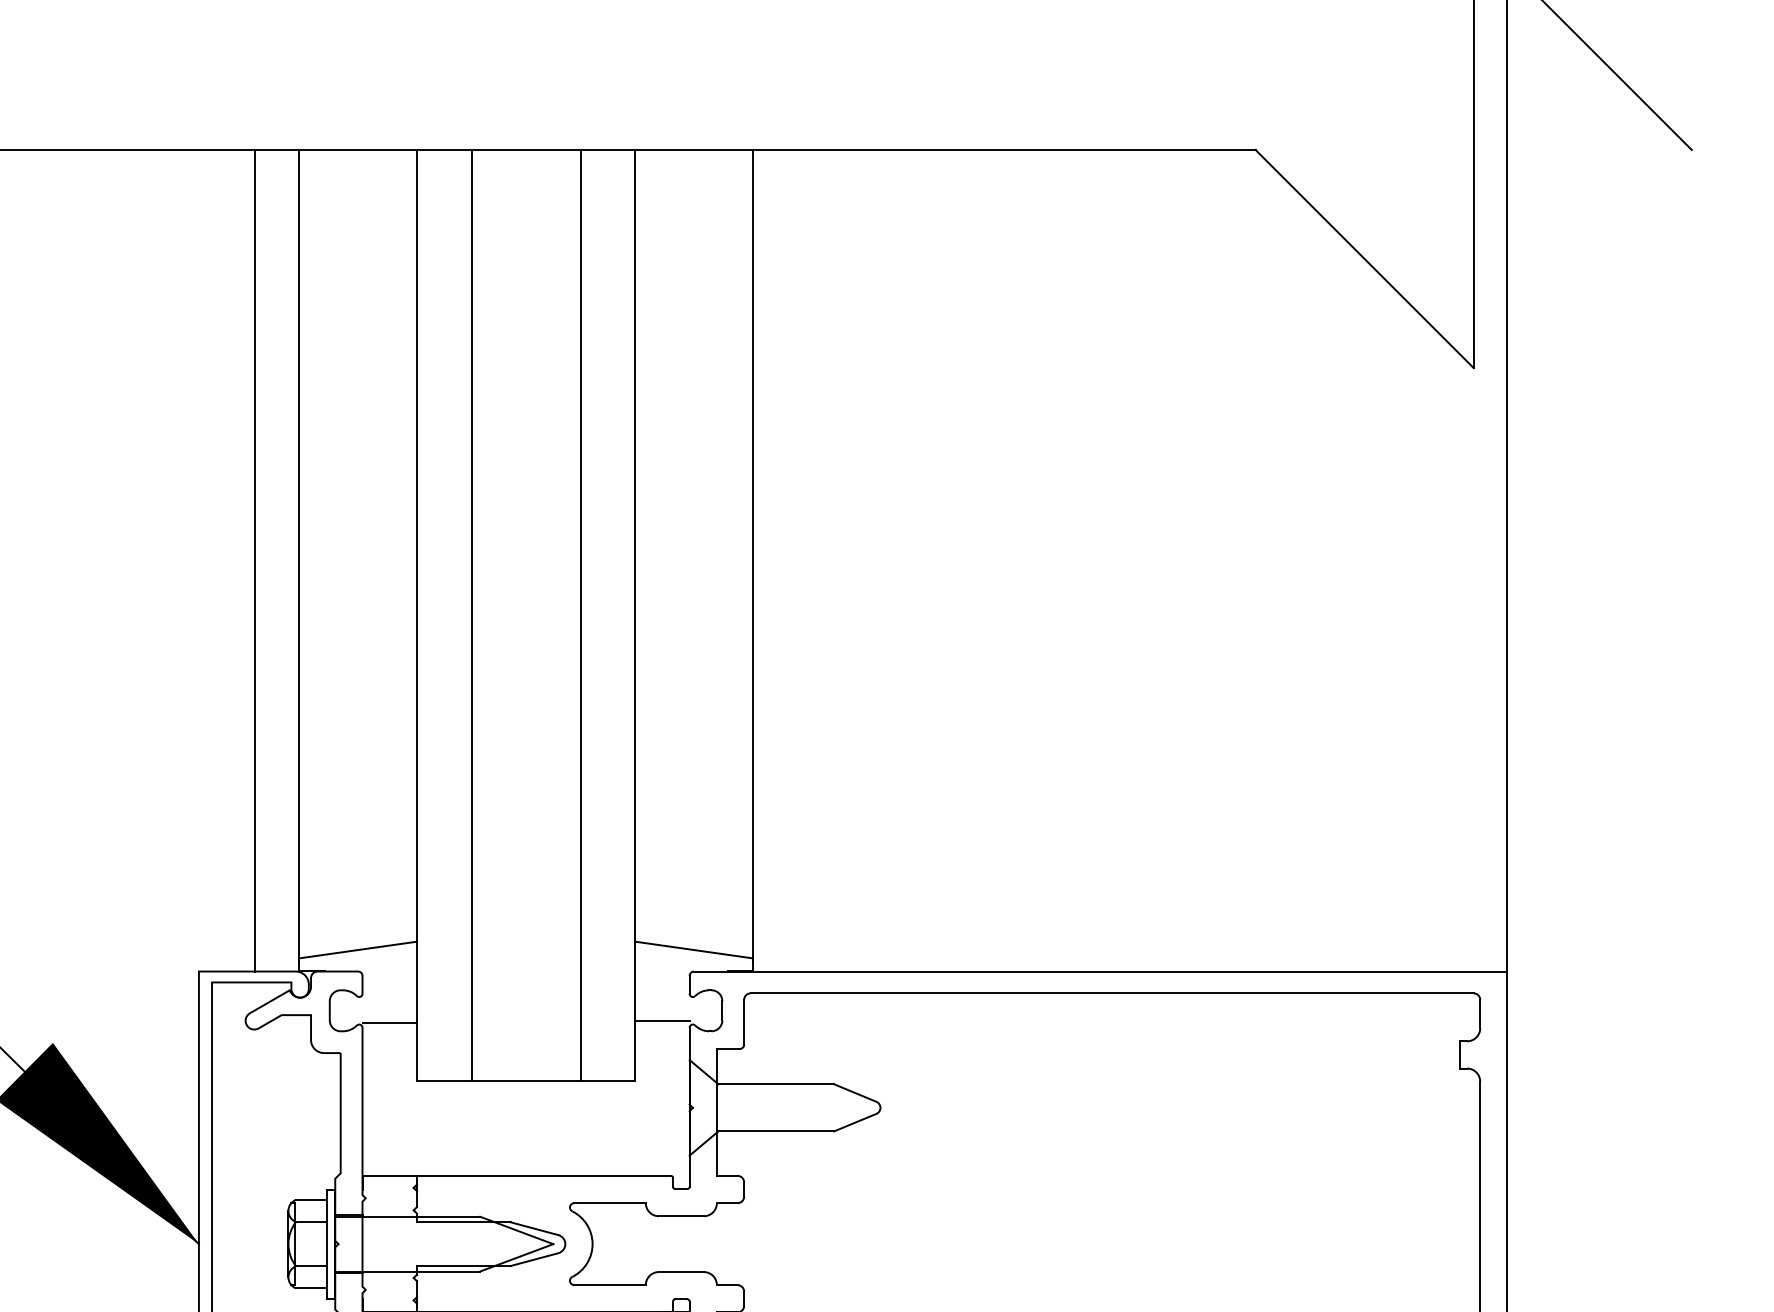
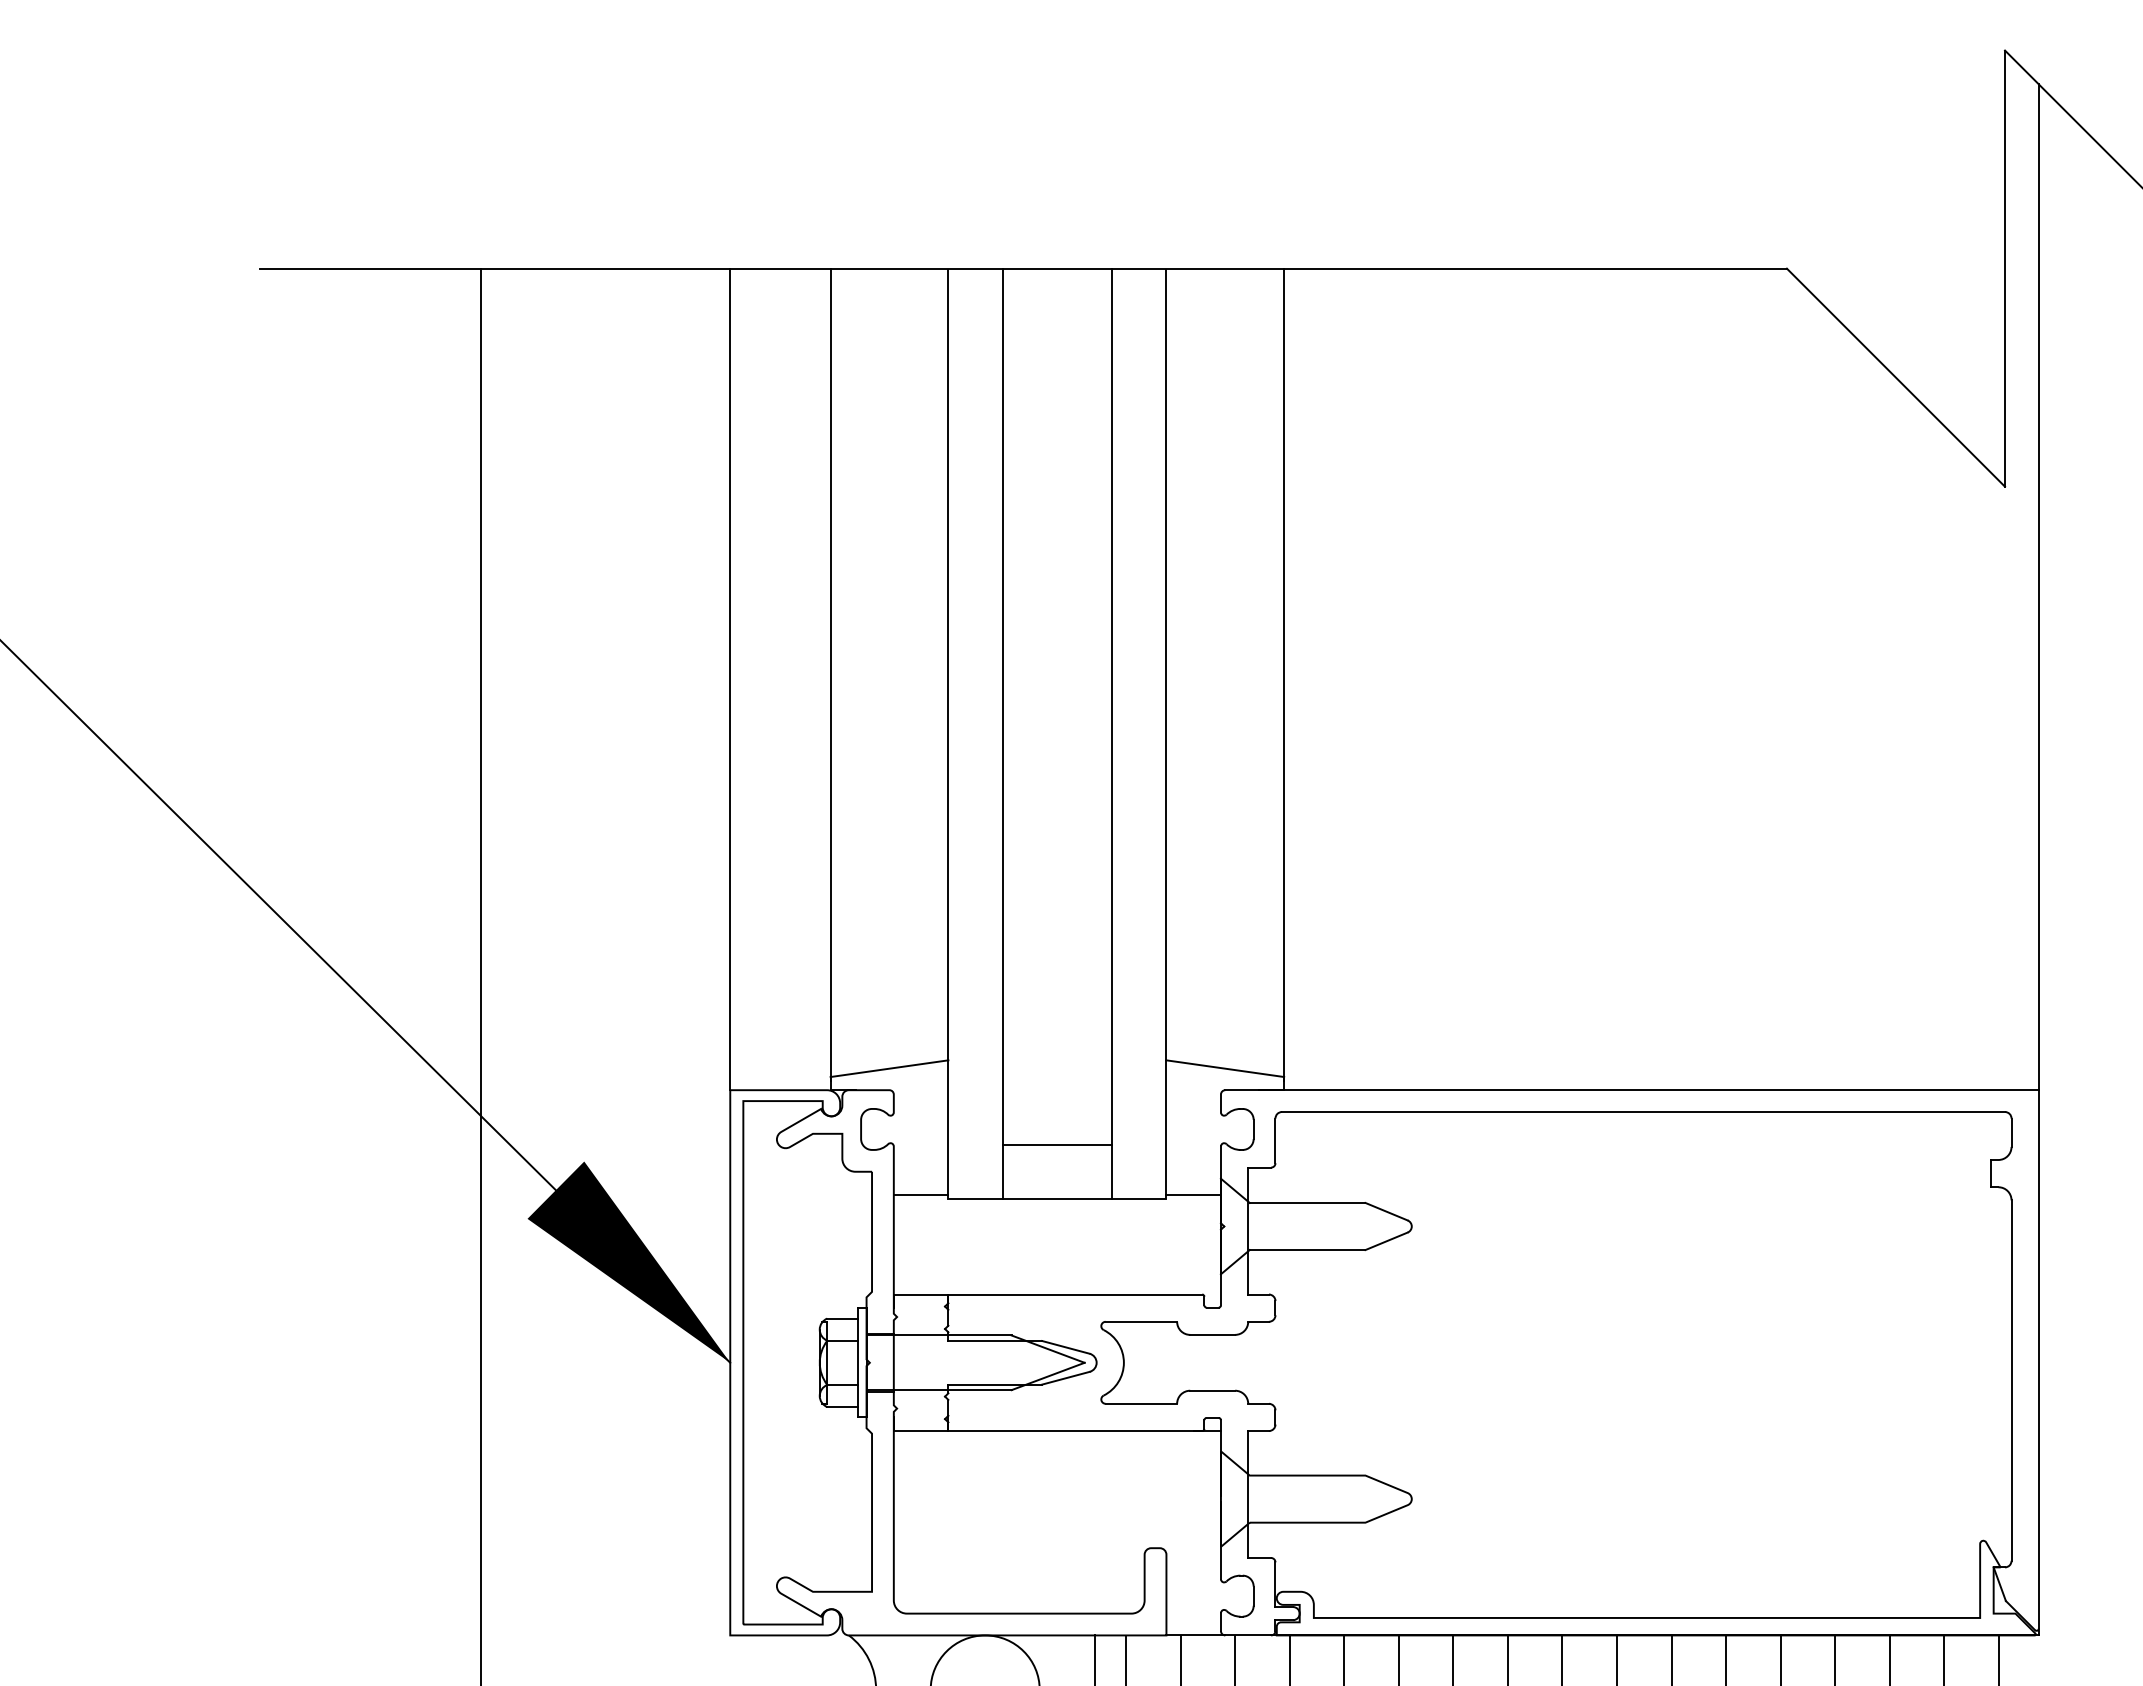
line: (255, 560) -> (730, 679), moved
line: (662, 1020) -> (1193, 1194), moved
line: (389, 1022) -> (920, 1194), moved
line: (525, 1025) -> (1056, 1144), added

